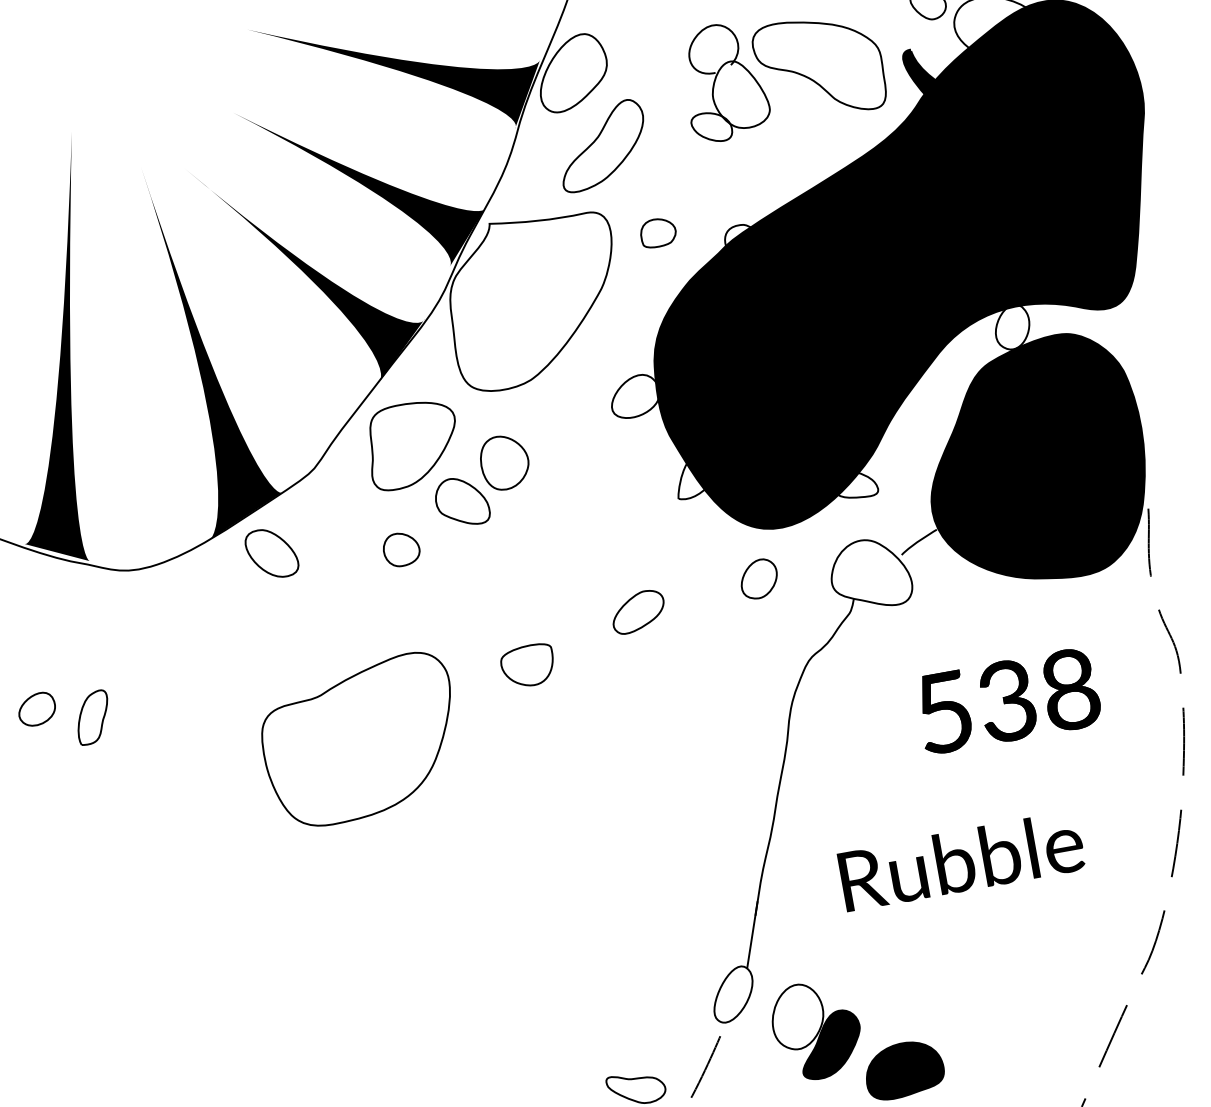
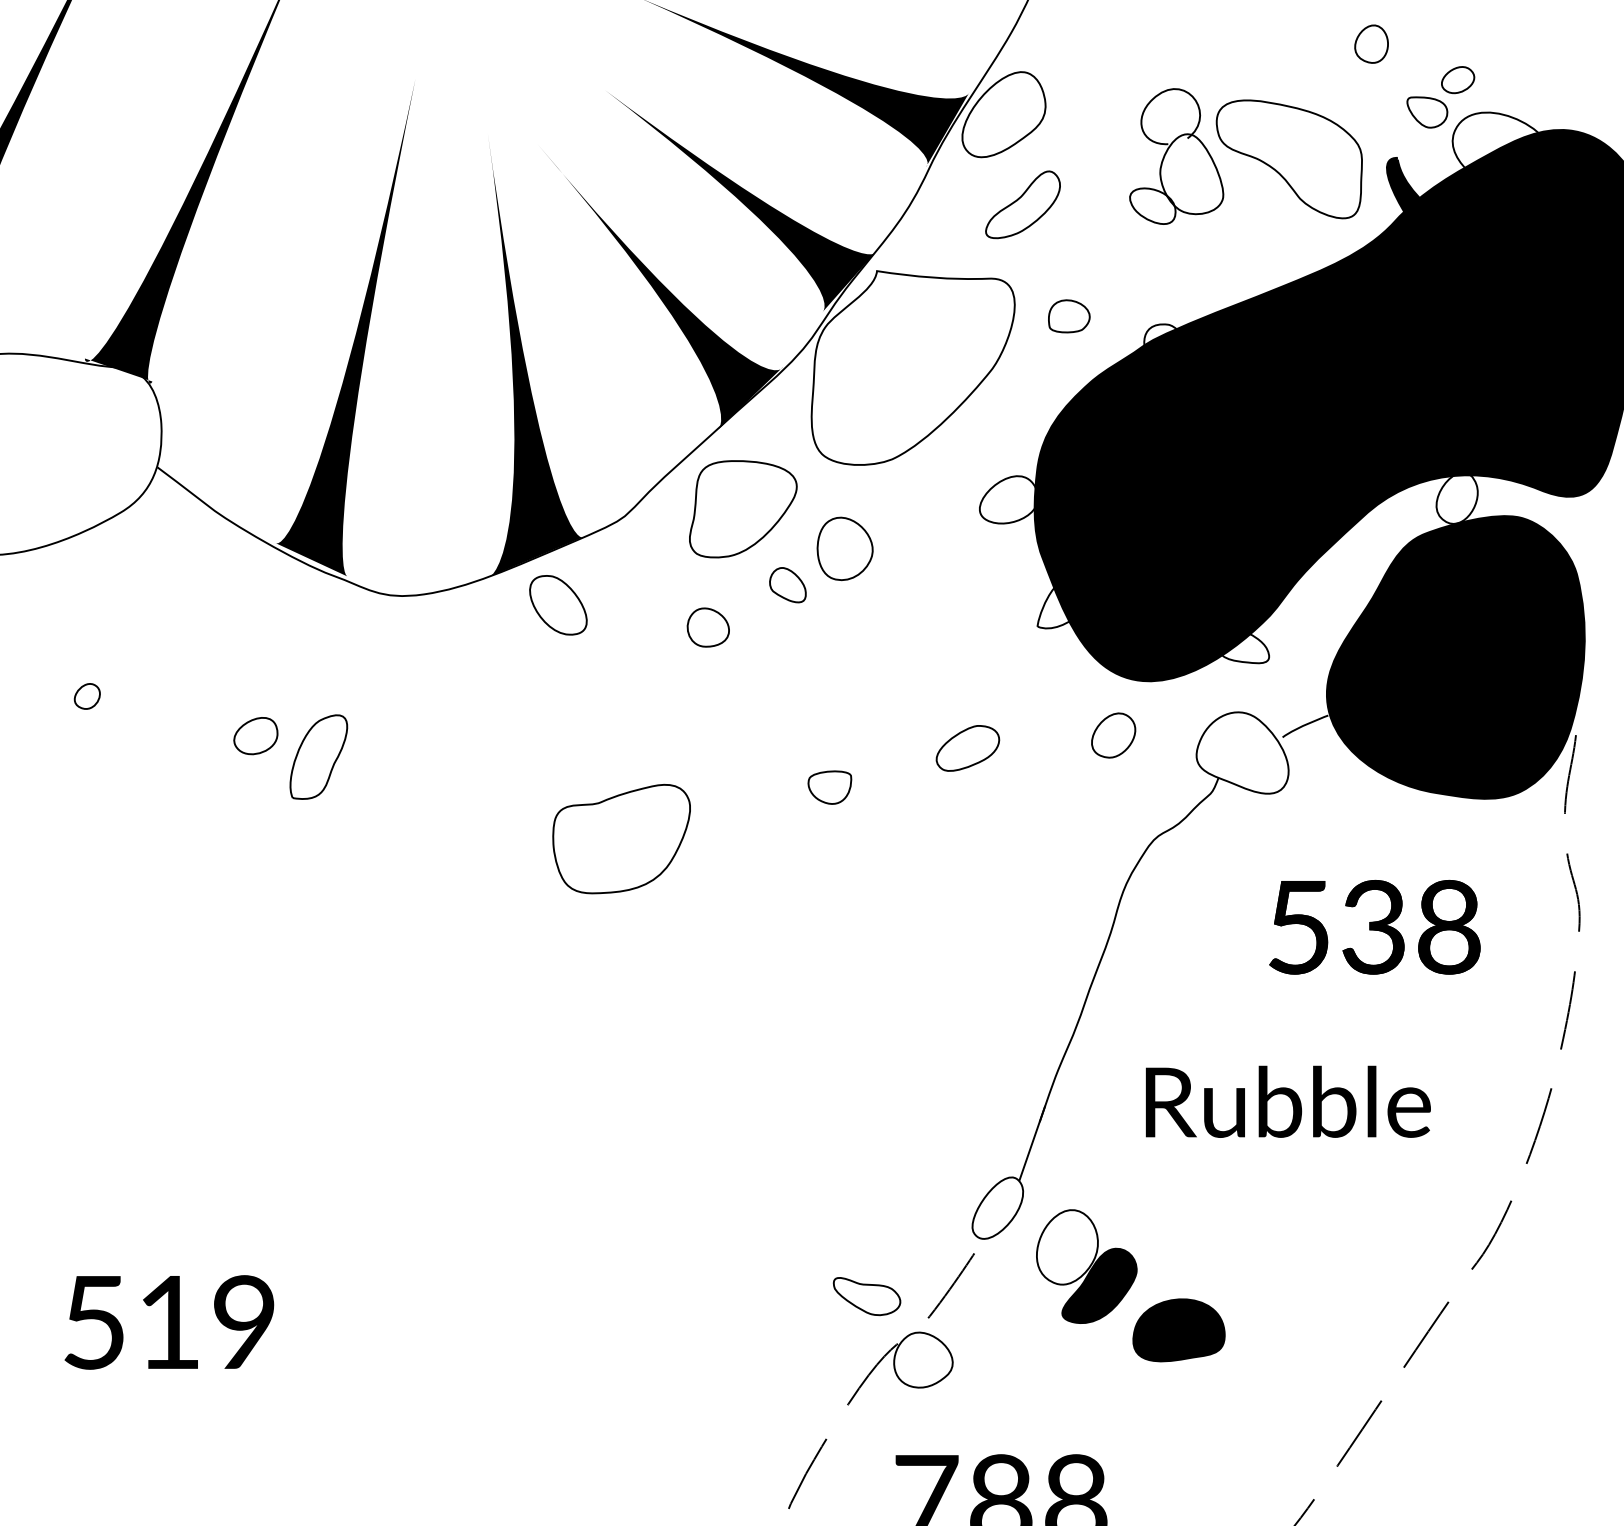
part: (601, 145) -> (1022, 204), size x0.7
part: (461, 501) -> (787, 584), size x0.6
part: (527, 665) -> (829, 787), size x0.7
part: (92, 717) -> (318, 756), size x1.4
part: (360, 740) -> (621, 838), size x0.6

